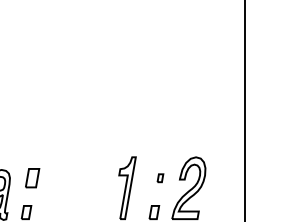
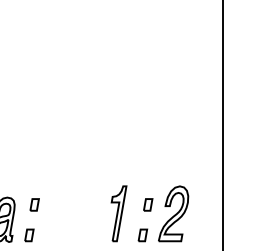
part: (32, 177) -> (34, 204), size x0.71
part: (160, 177) -> (148, 204), size x1.67

